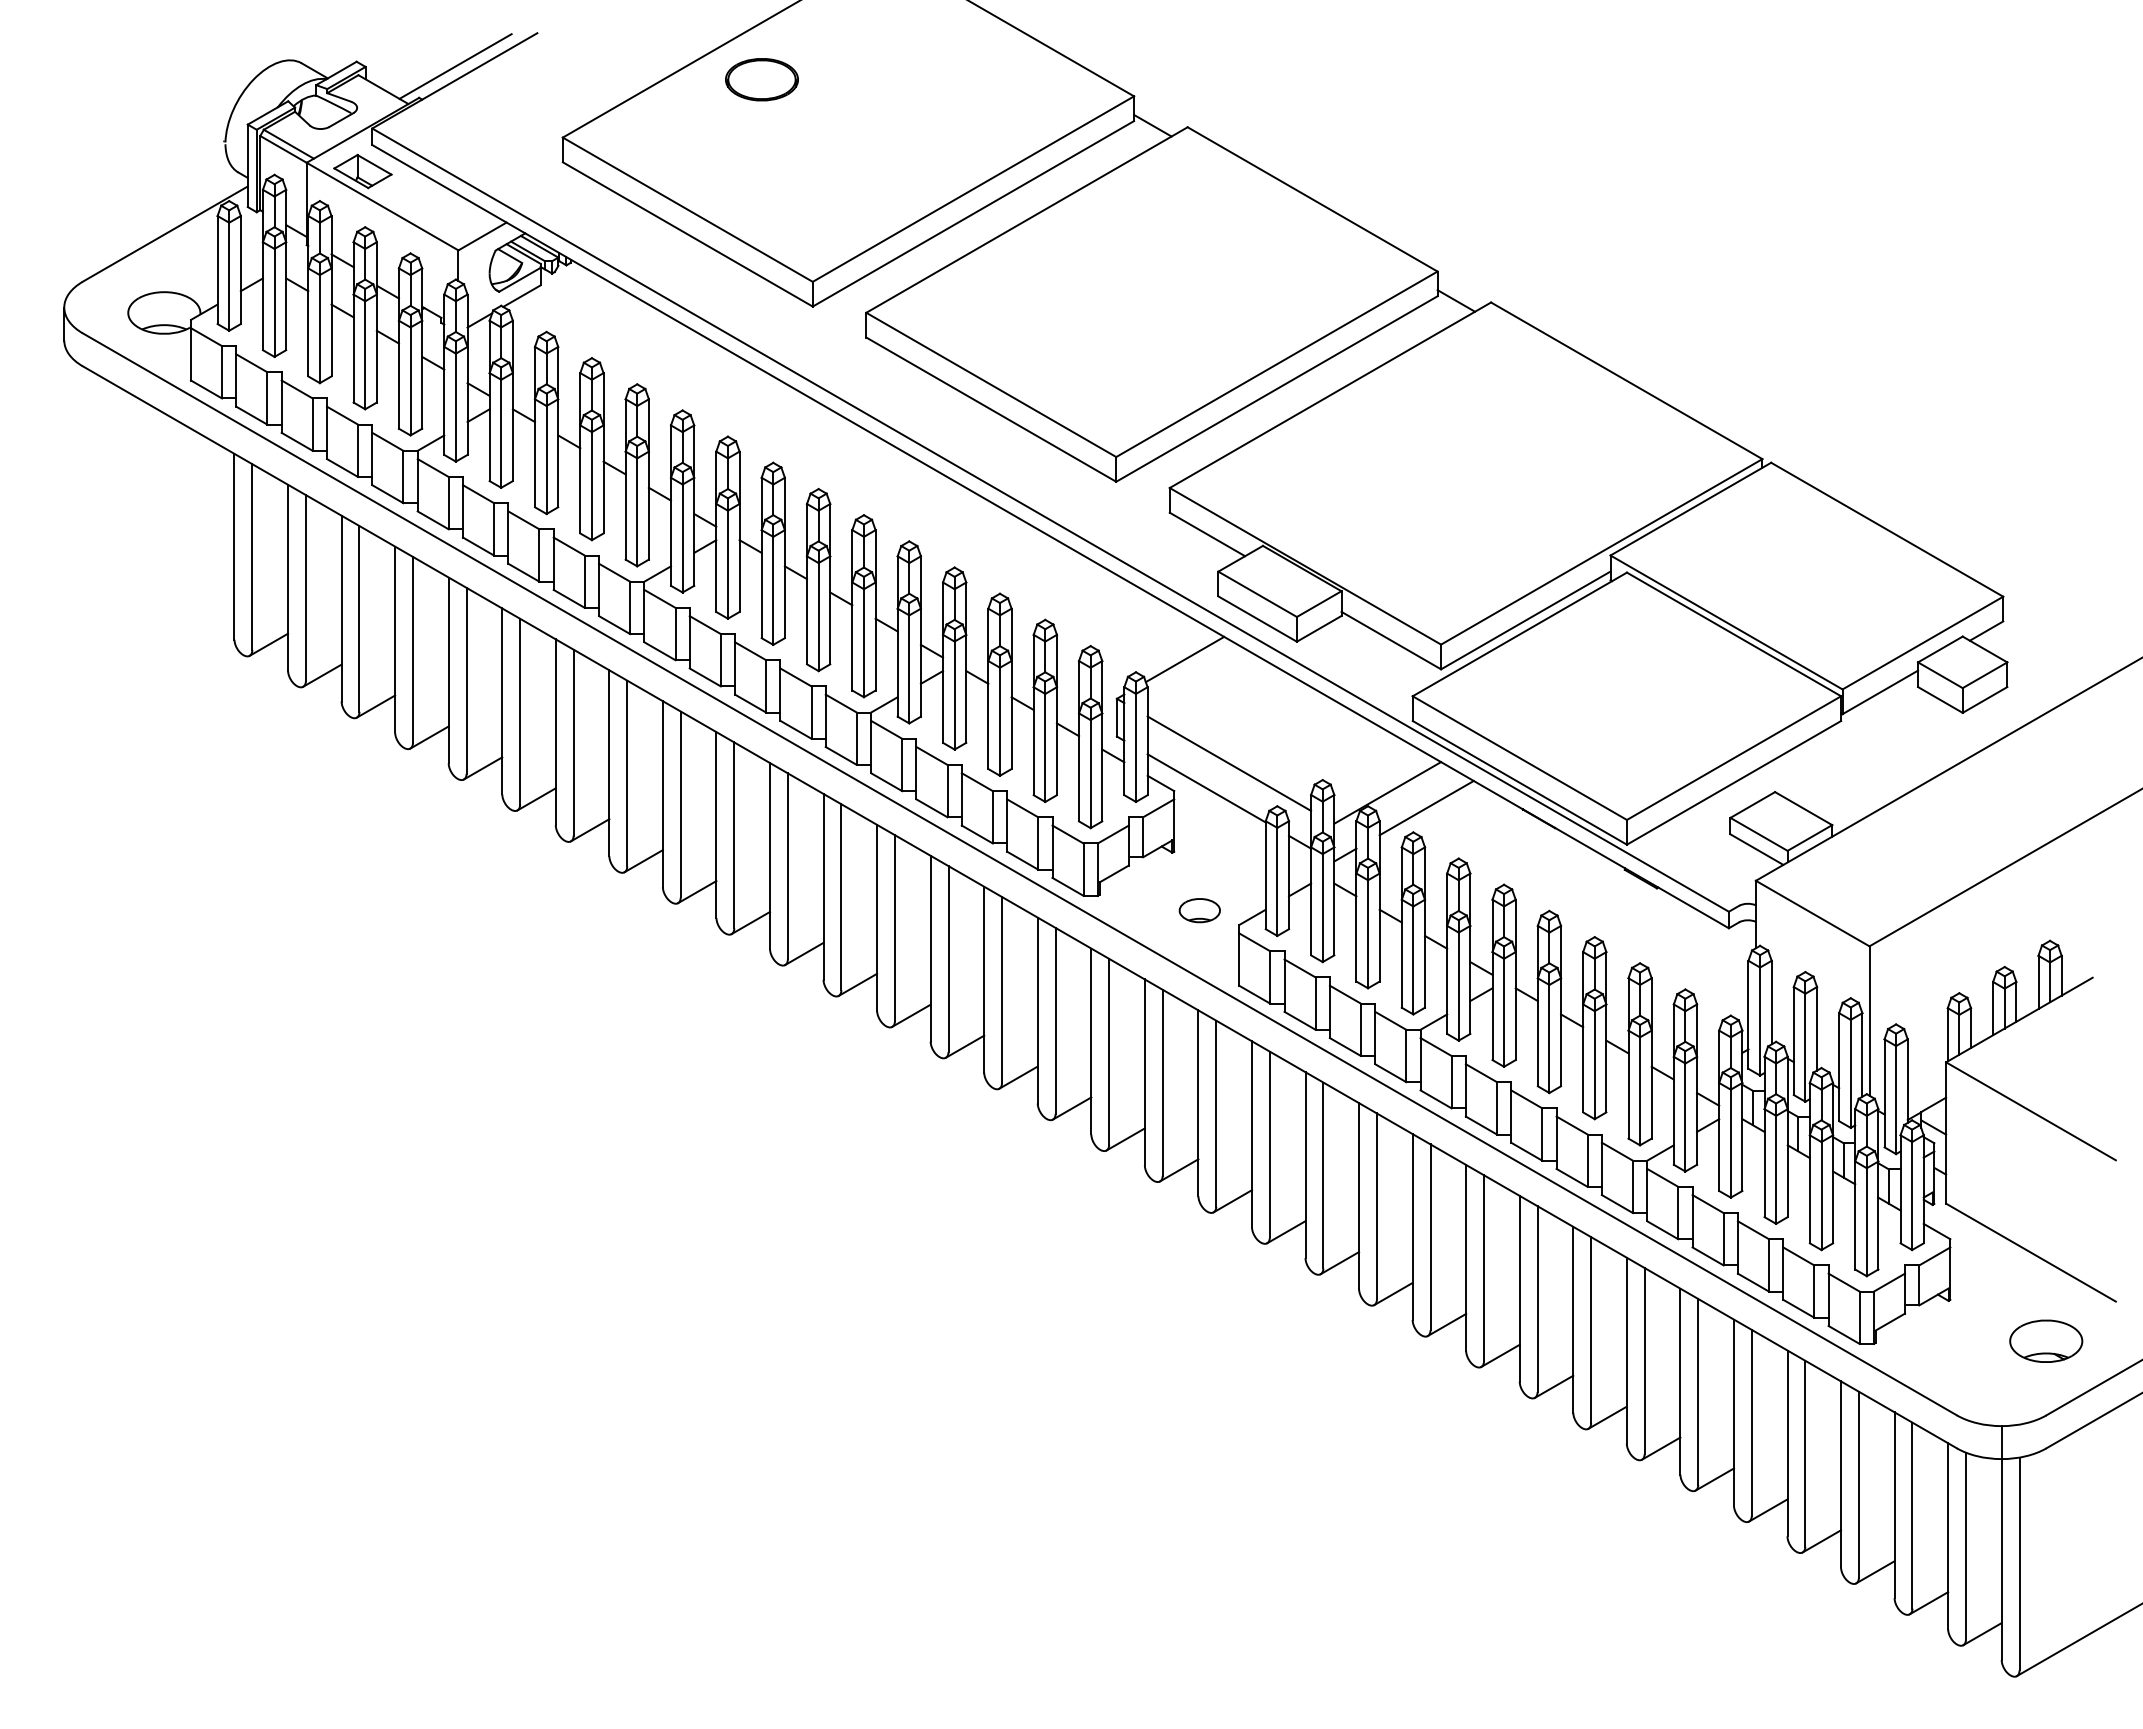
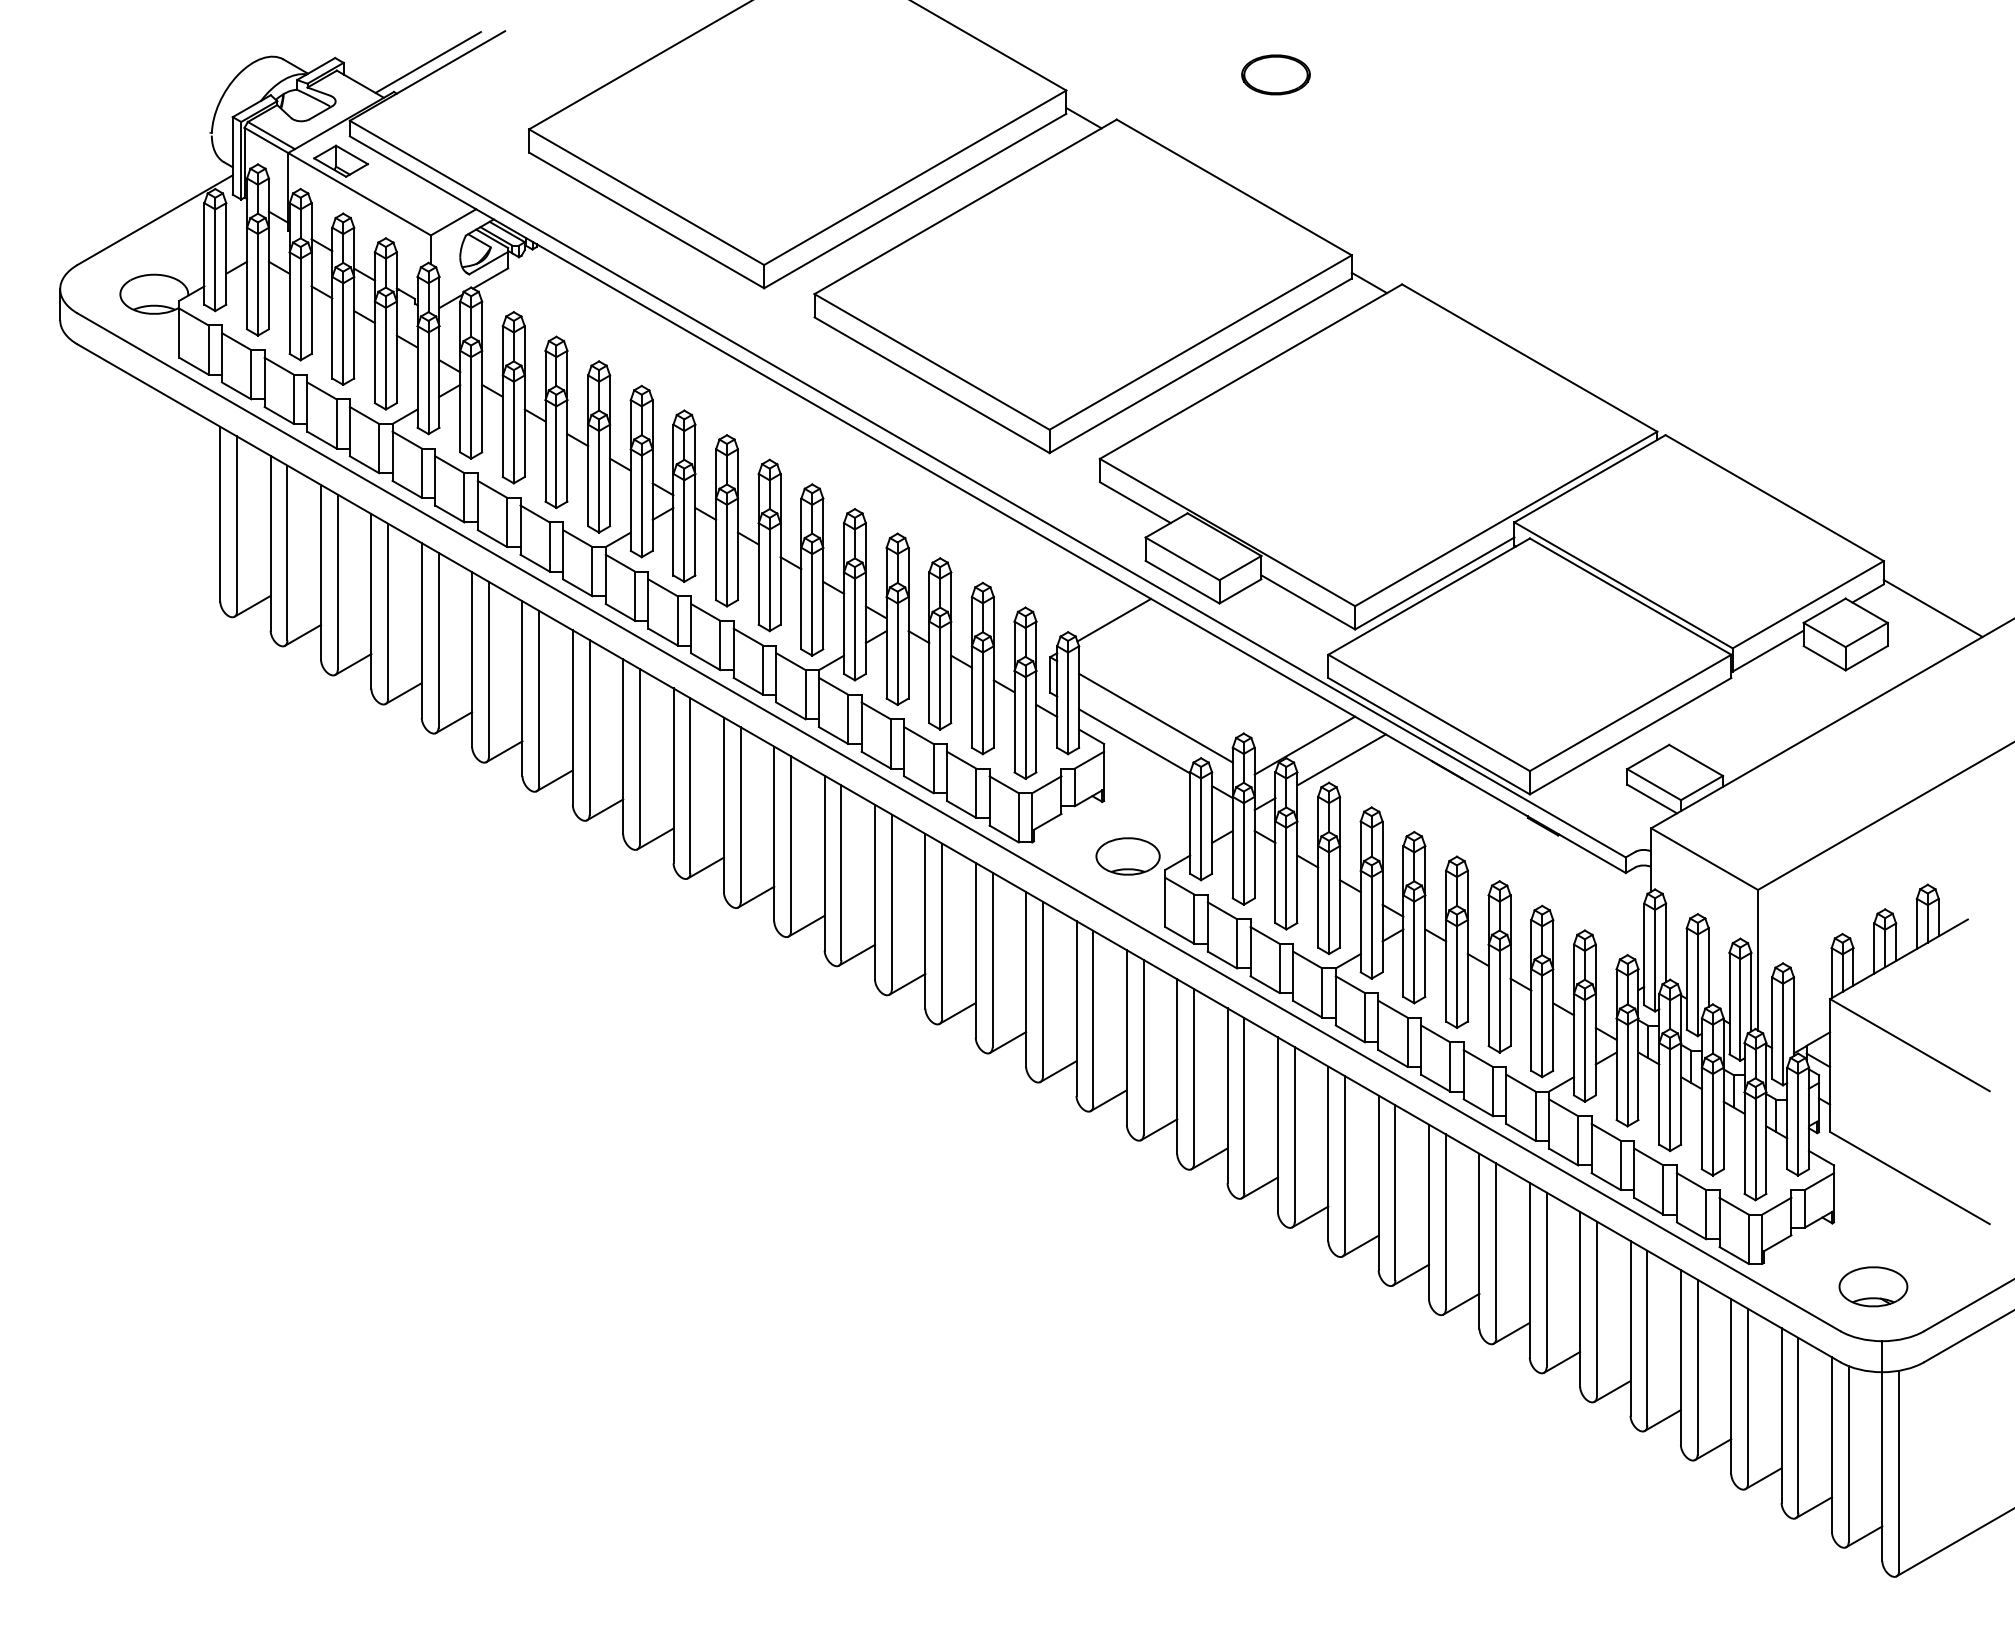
part: (761, 79) -> (1275, 74), moved
line: (2055, 646) -> (1932, 607), added
part: (1199, 910) -> (1127, 856), size x1.67
part: (2046, 1340) -> (1873, 1286), moved

